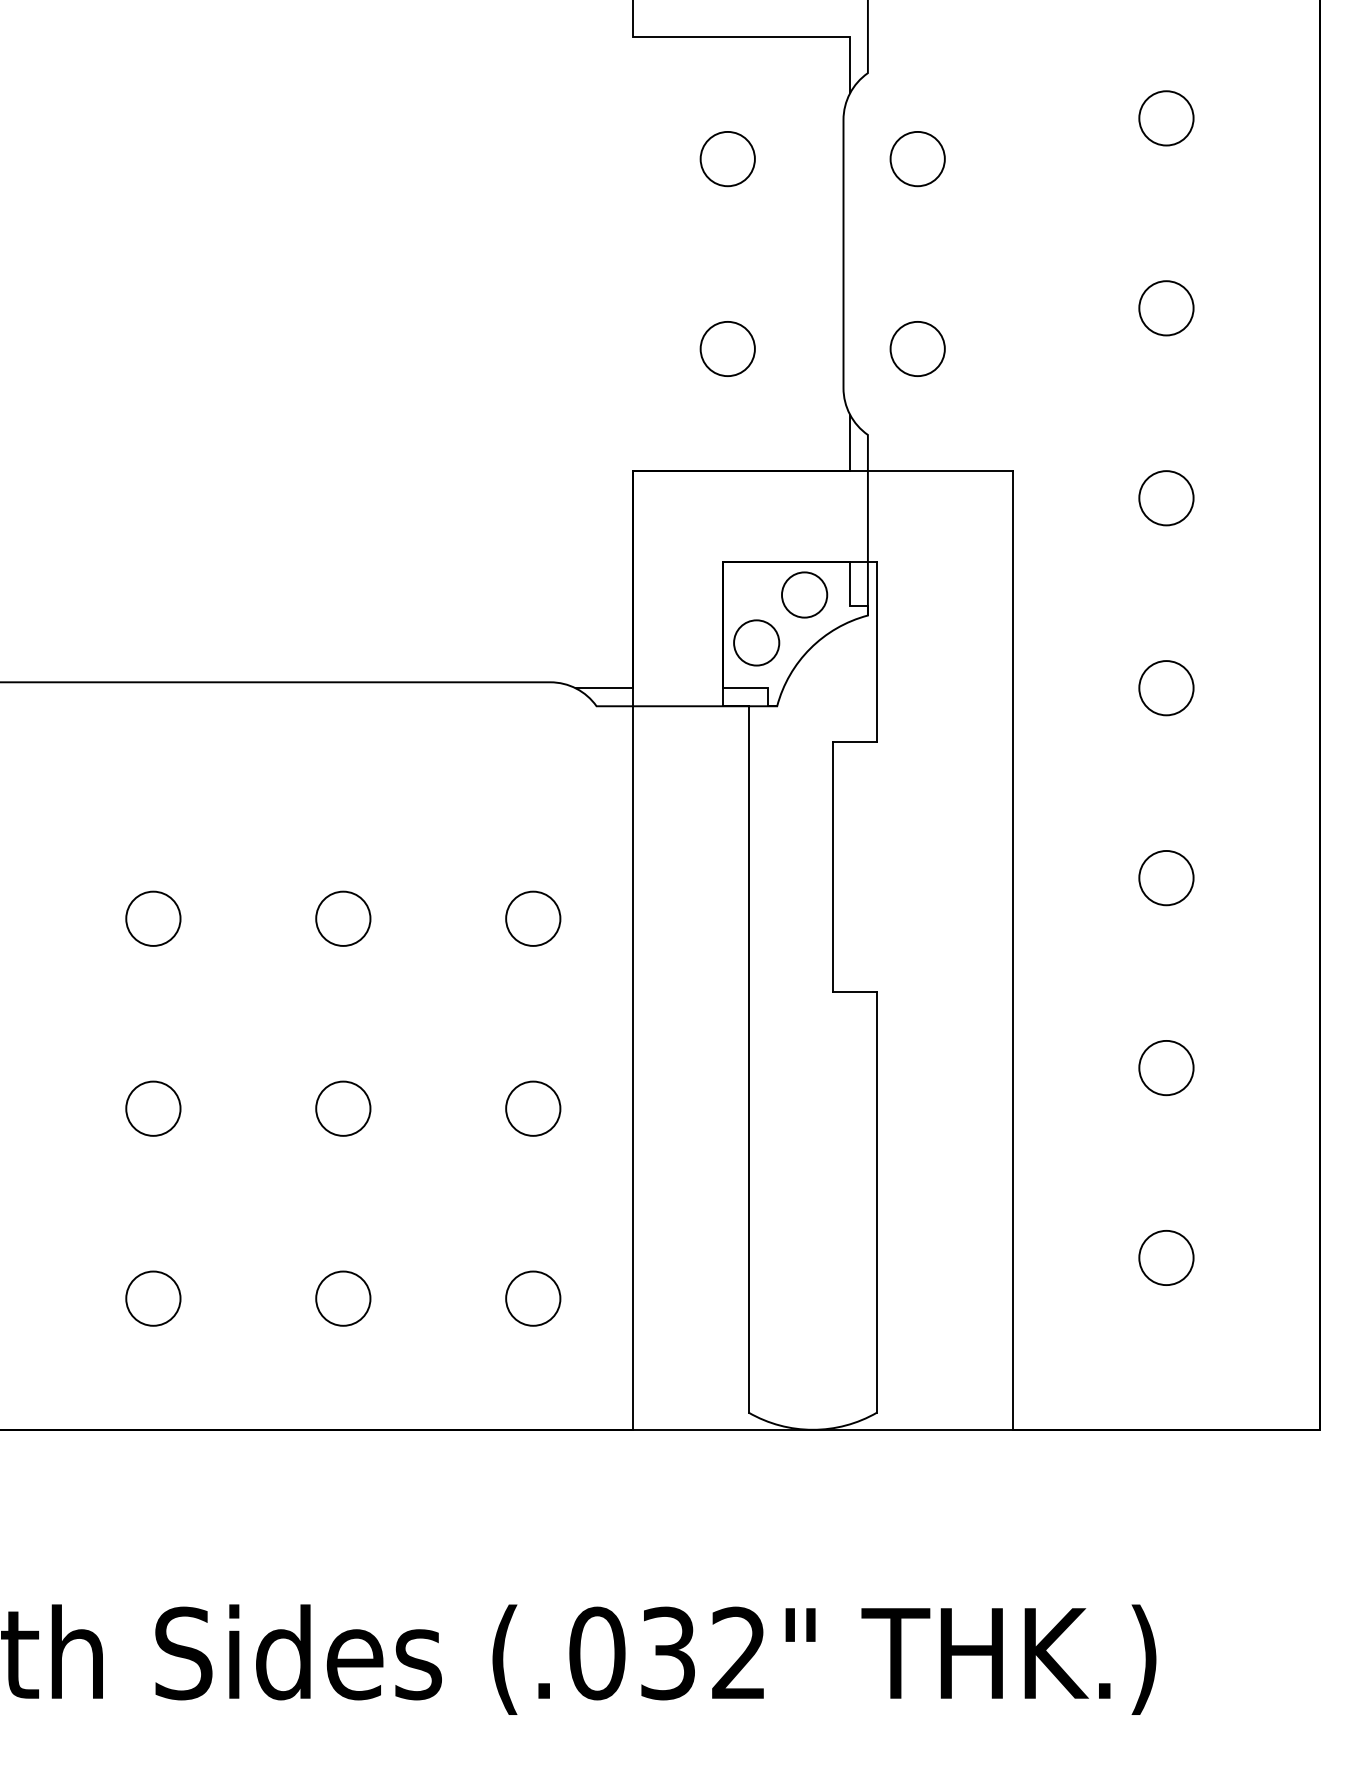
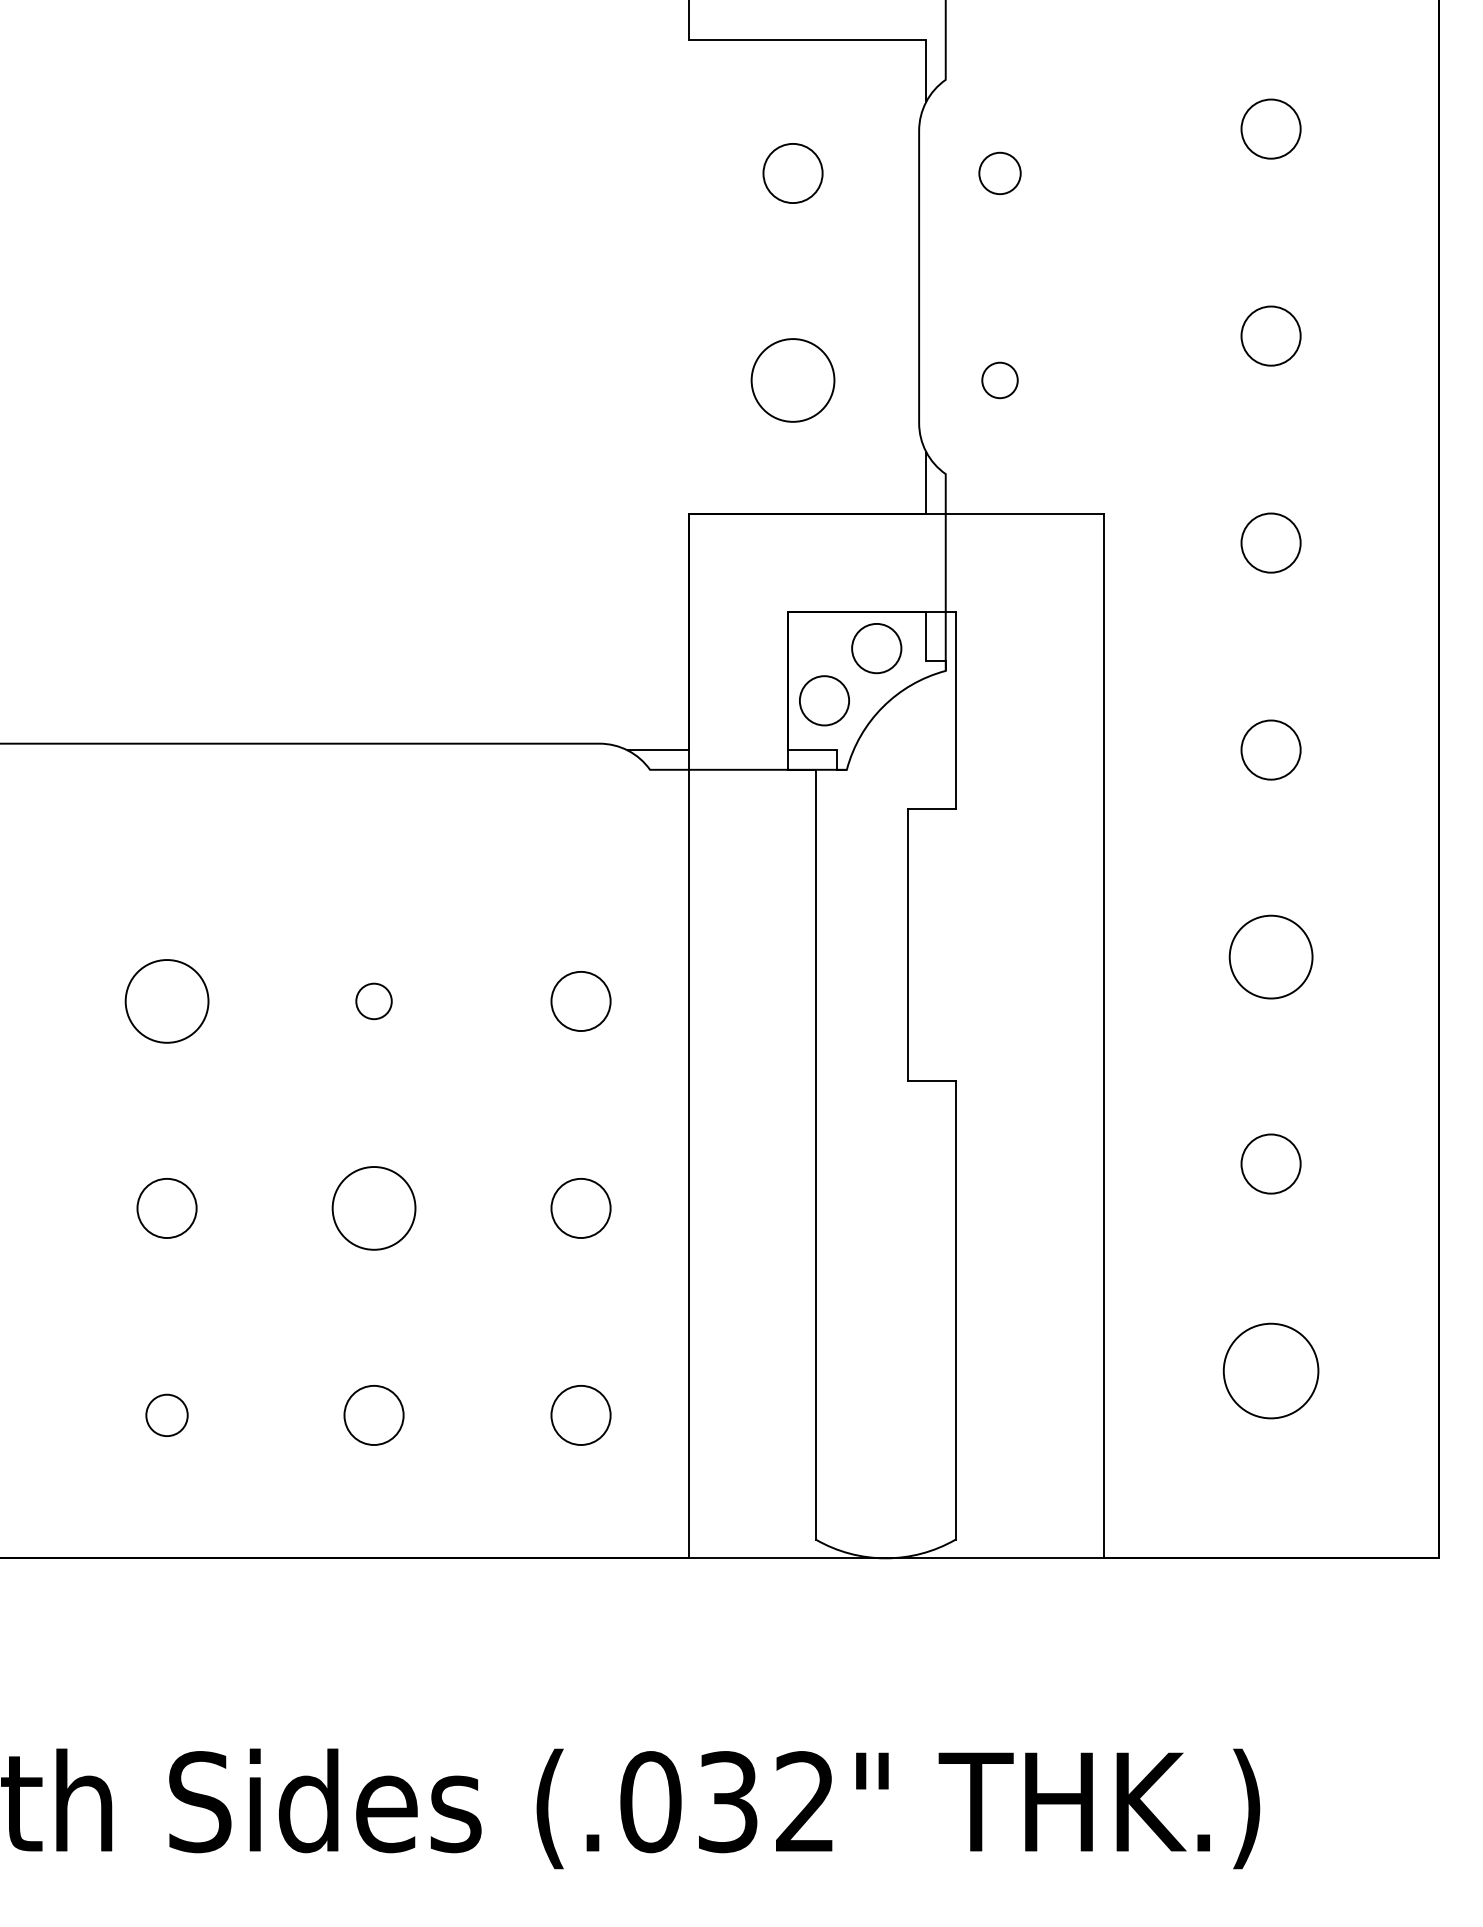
circle: (917, 159) -> (999, 173), size x0.7
circle: (727, 349) -> (792, 380), size x1.4
circle: (917, 349) -> (999, 380), size x0.6
circle: (1165, 877) -> (1270, 956), size x1.4
circle: (152, 918) -> (166, 1001), size x1.4
circle: (342, 918) -> (373, 1001), size x0.6
circle: (342, 1108) -> (373, 1208), size x1.4
circle: (1165, 1257) -> (1270, 1370), size x1.6
circle: (152, 1298) -> (166, 1415), size x0.7

